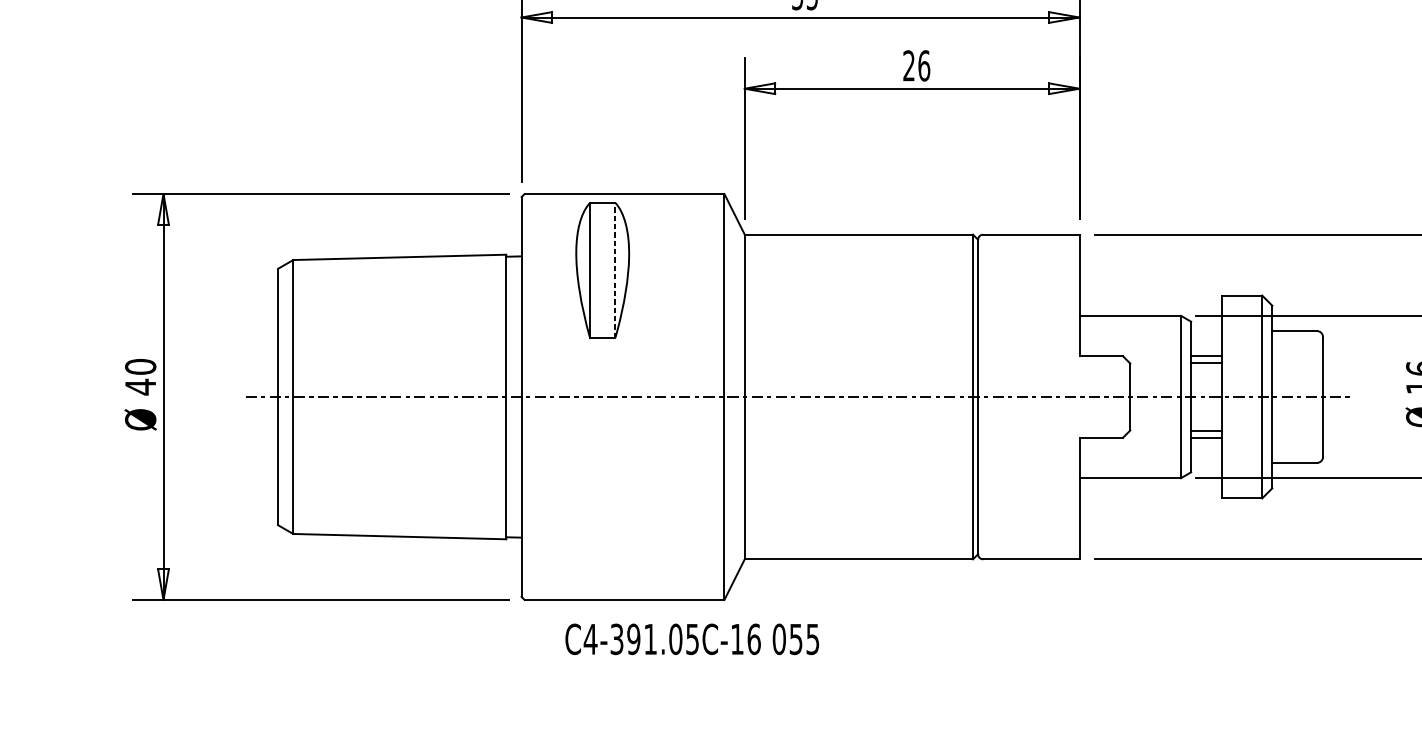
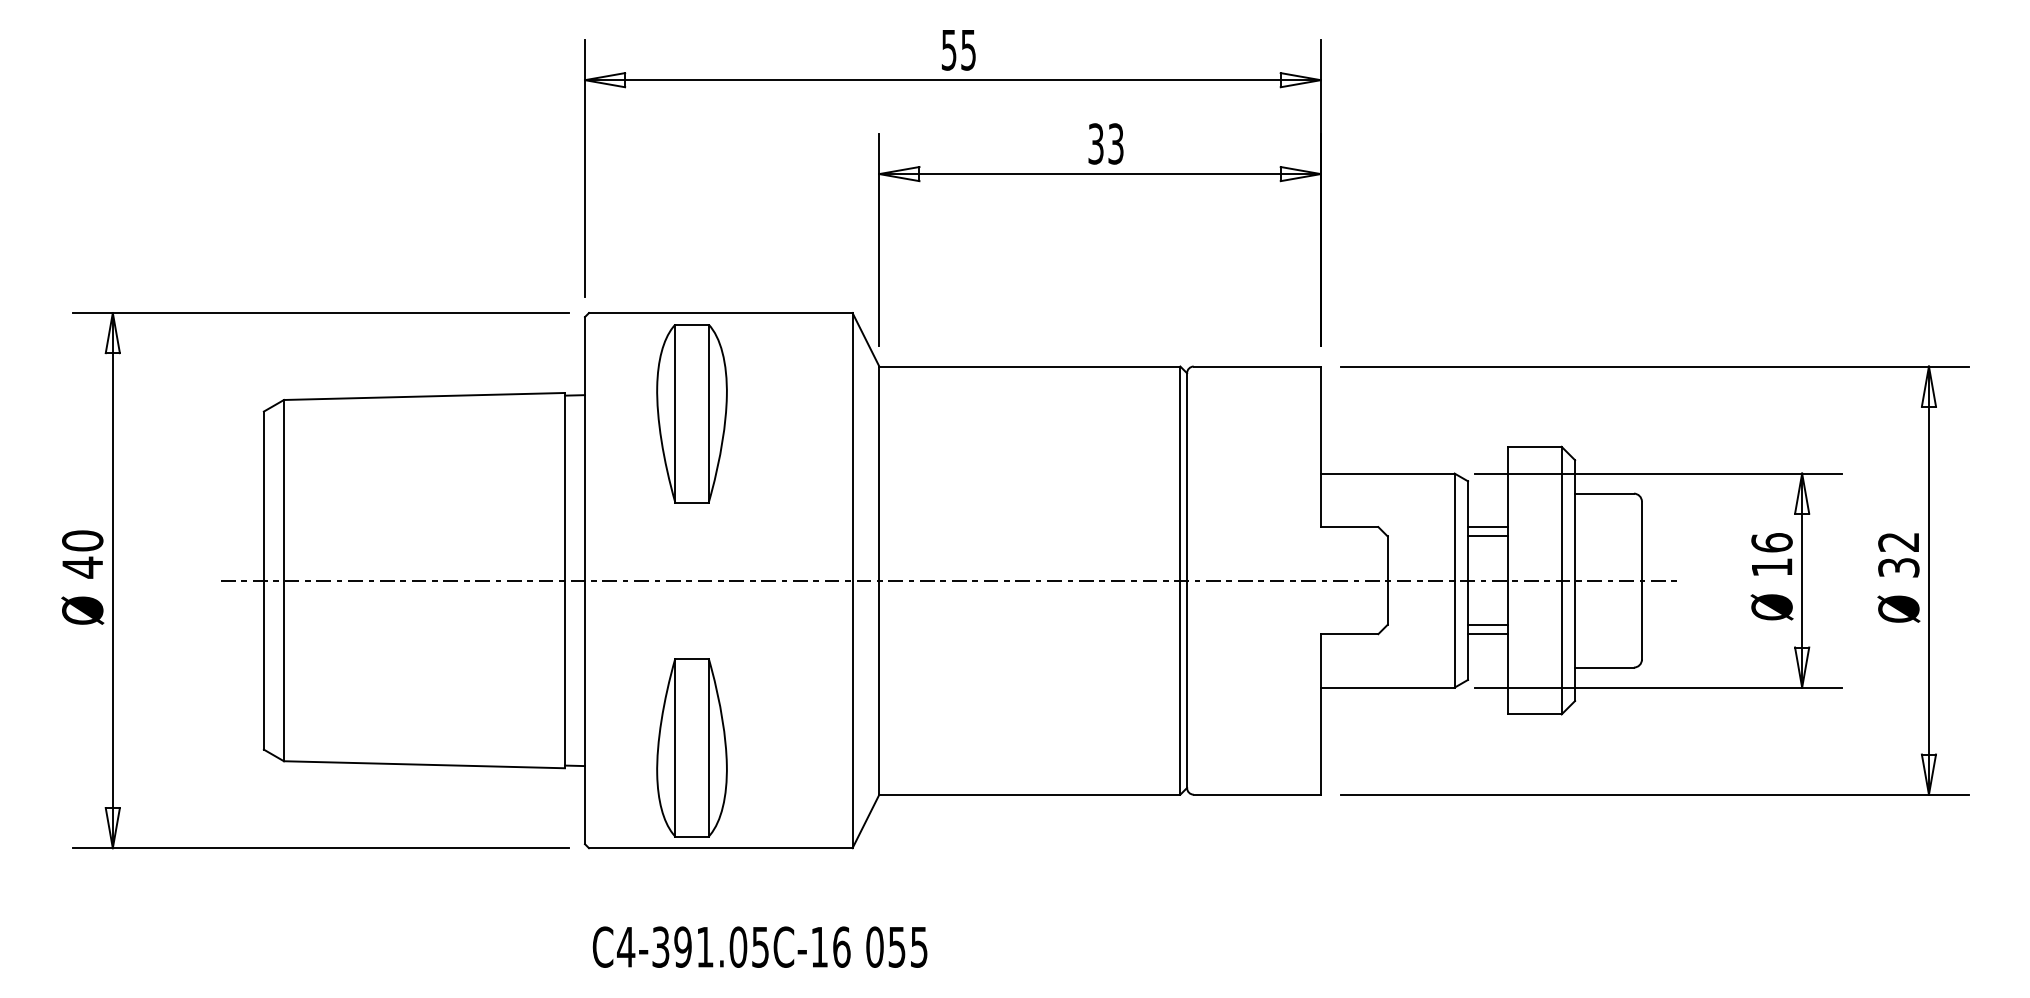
text: (917, 65) -> (1106, 143), 26 -> 33
line: (615, 270) -> (708, 413), dashed -> solid
part: (602, 523) -> (691, 747), added
text: (691, 638) -> (759, 946), moved

